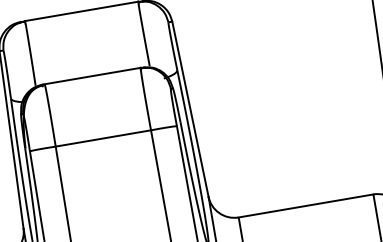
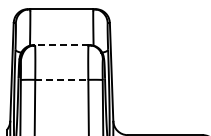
line: (92, 76) -> (61, 45), solid -> dashed
line: (102, 137) -> (61, 79), solid -> dashed

